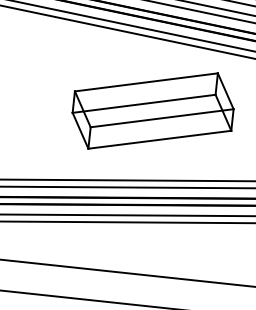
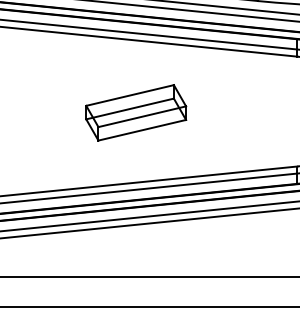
part: (153, 110) -> (136, 112), size x0.62

